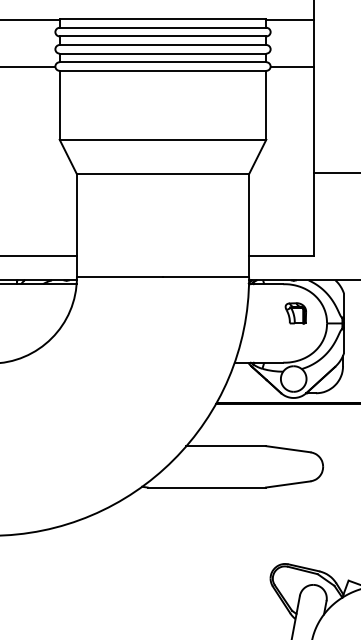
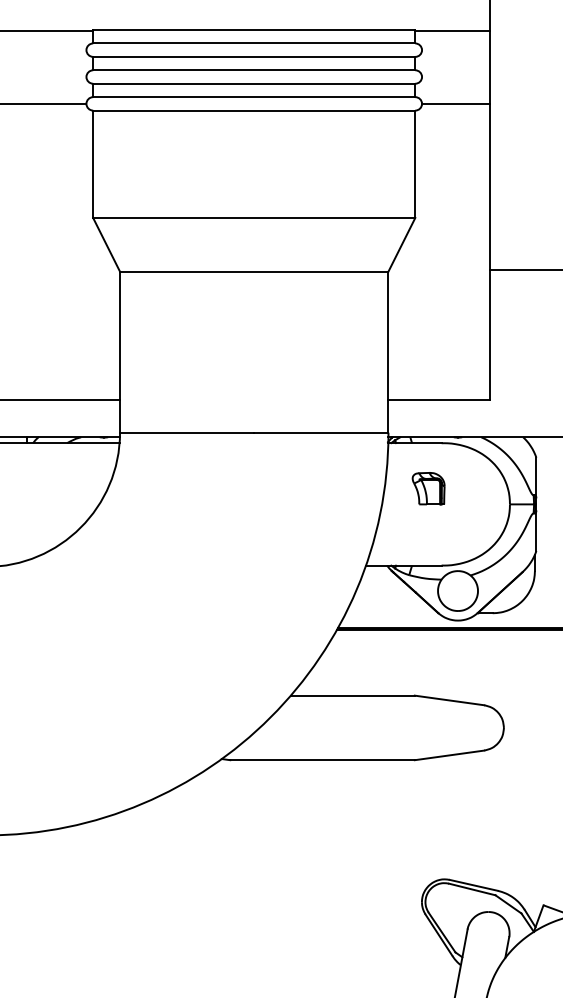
part: (295, 313) -> (428, 488), moved

